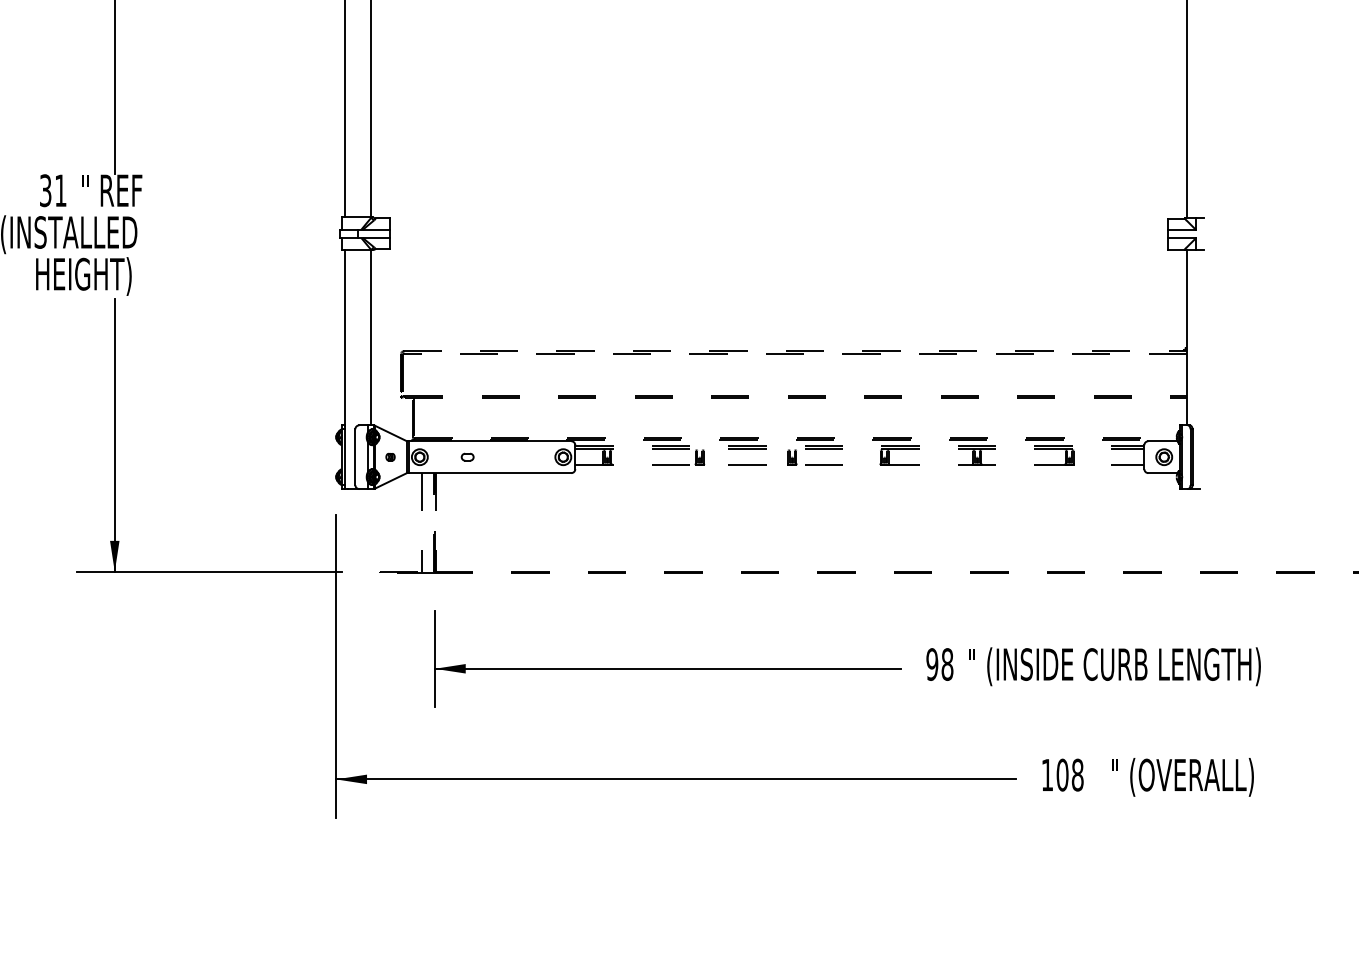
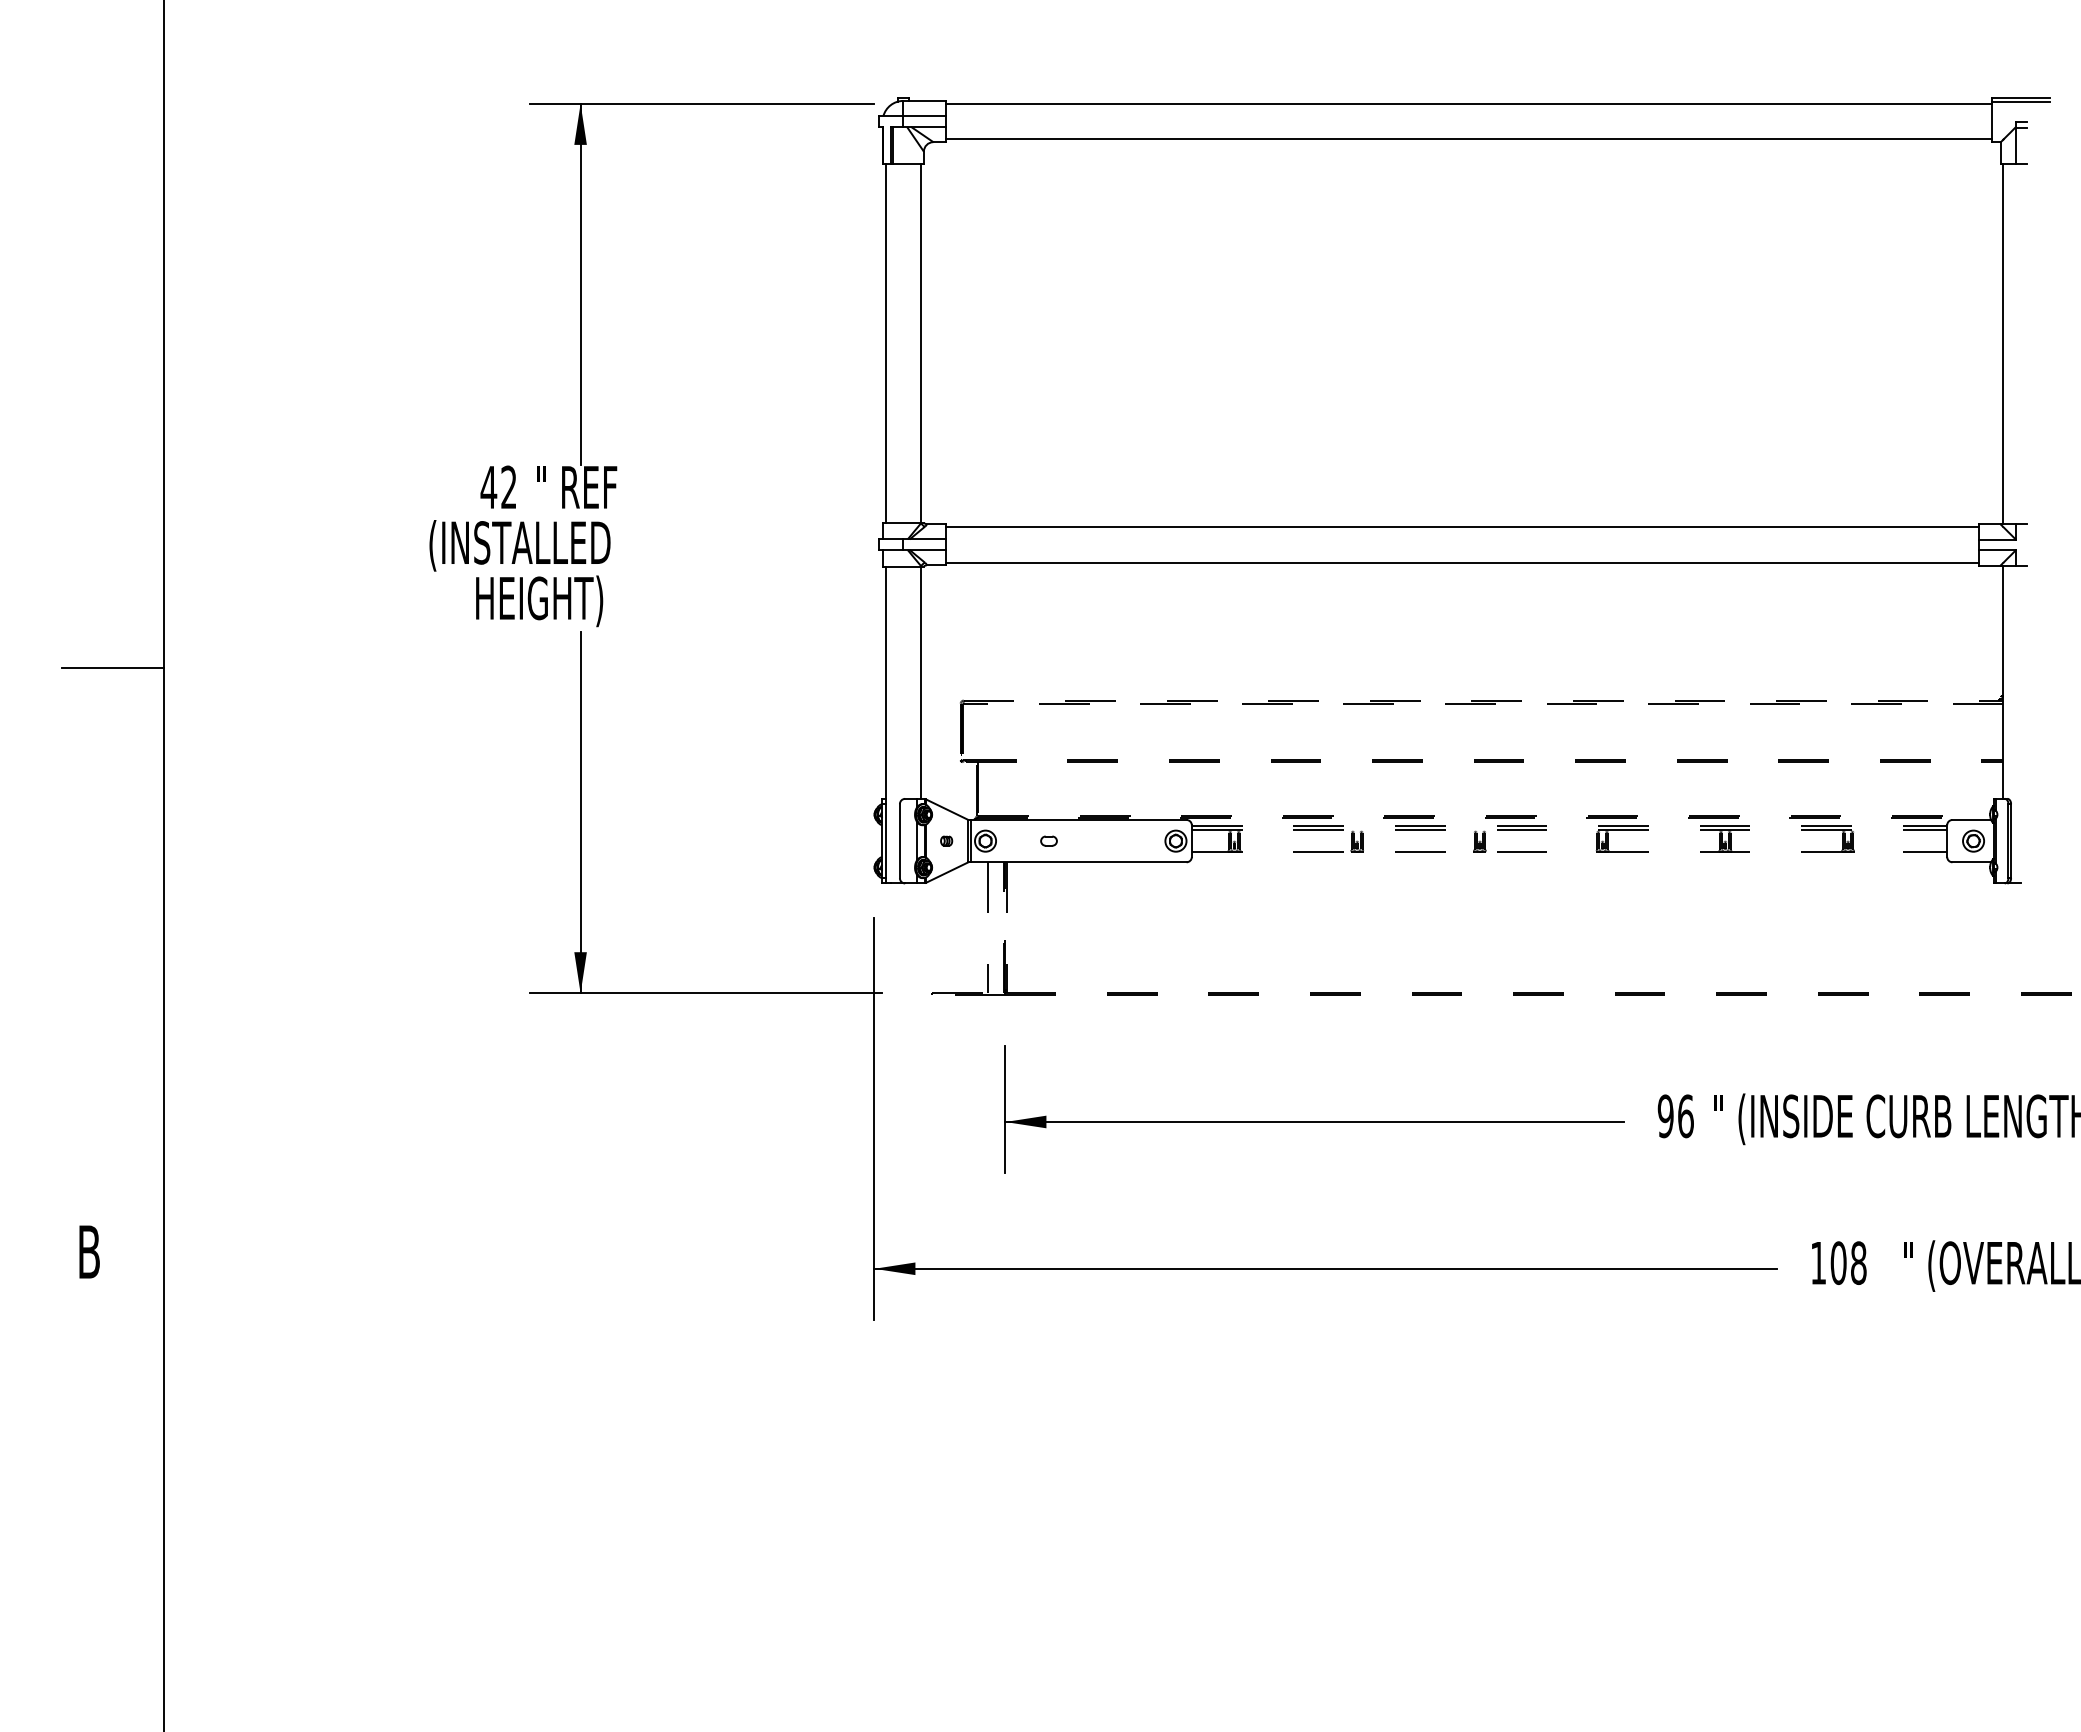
text: (52, 190) -> (498, 487), 31 -> 42
line: (778, 220) -> (1461, 527), added
line: (778, 247) -> (1461, 562), added
text: (947, 664) -> (1685, 1116), 98 -> 96

